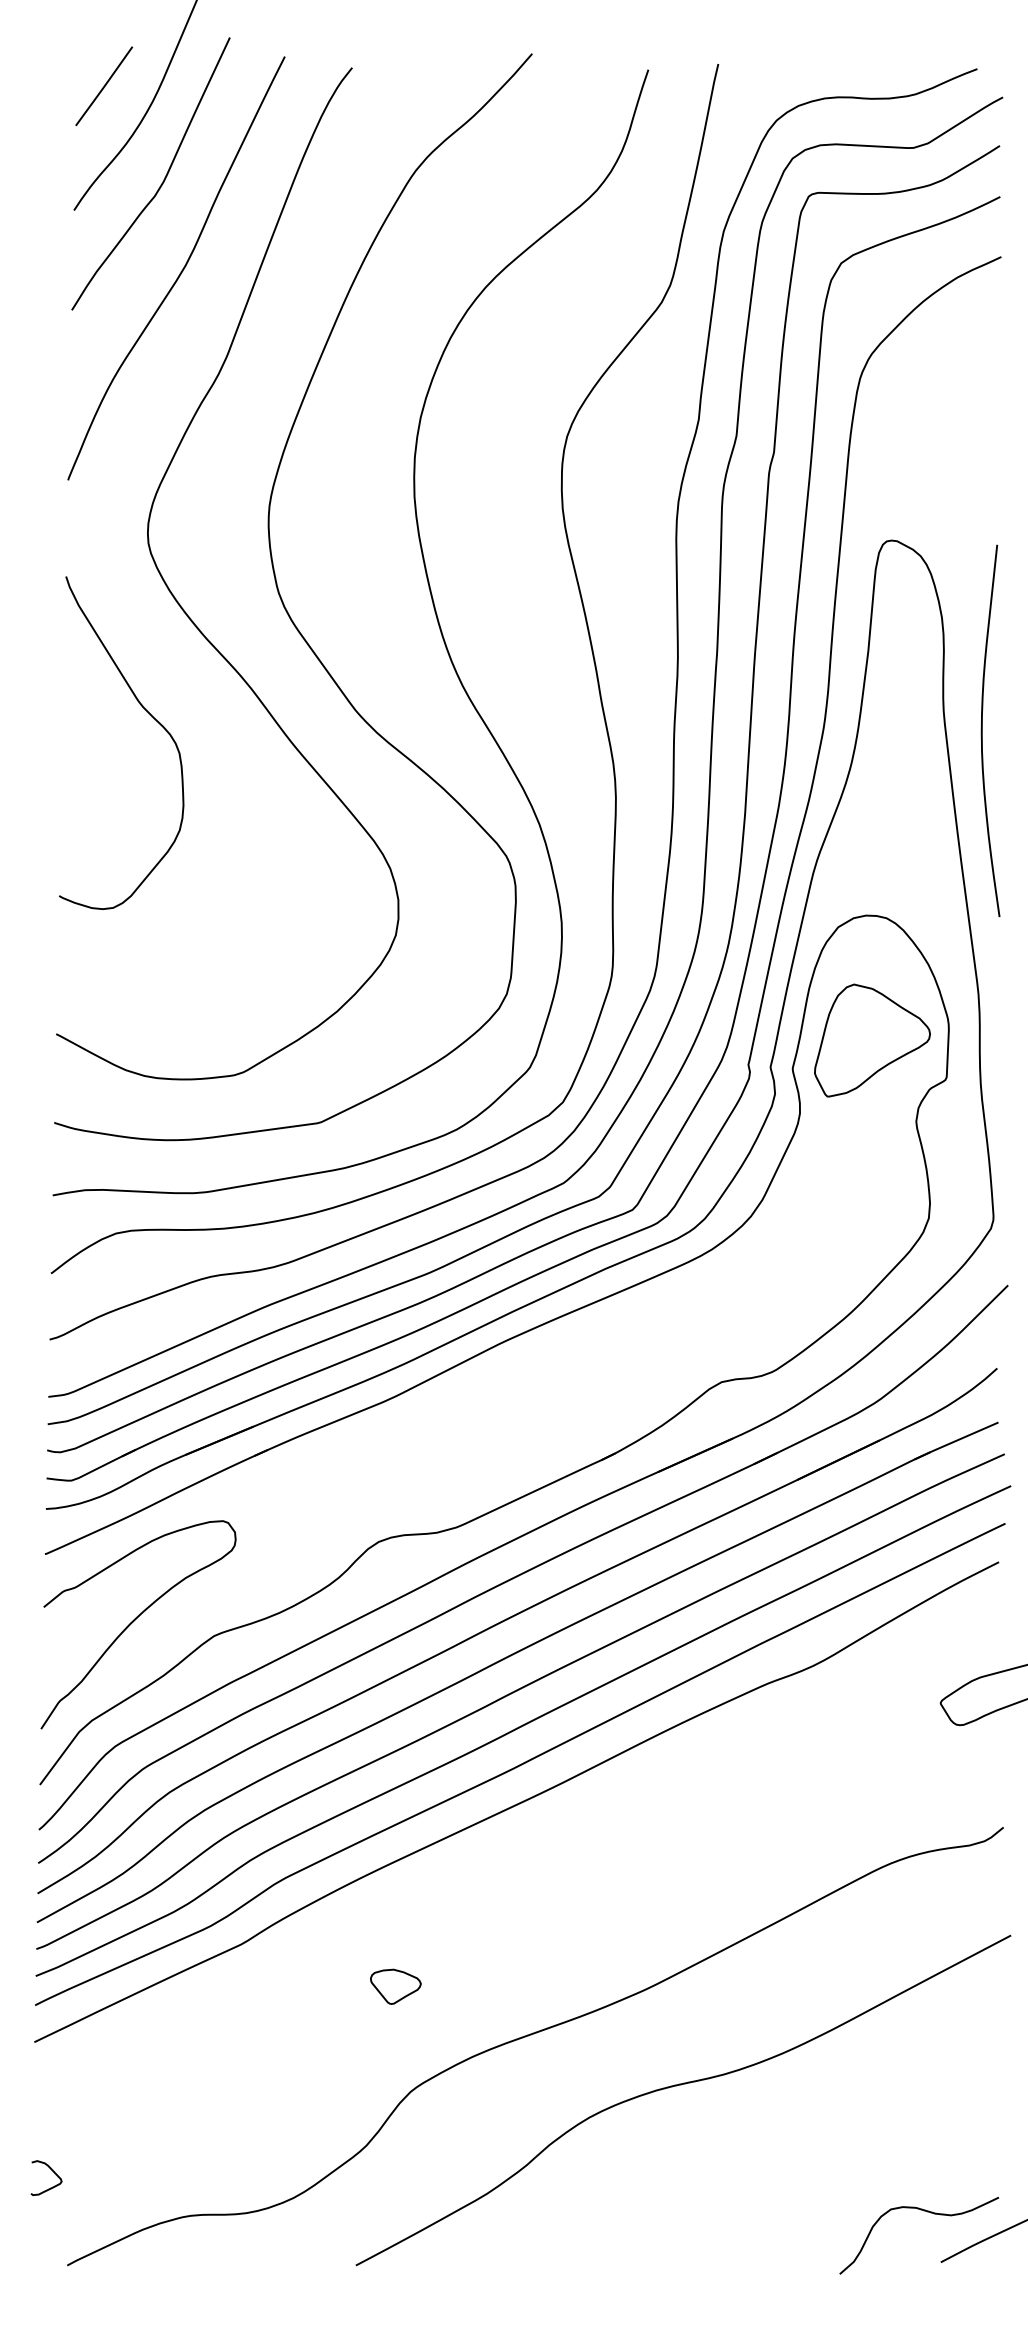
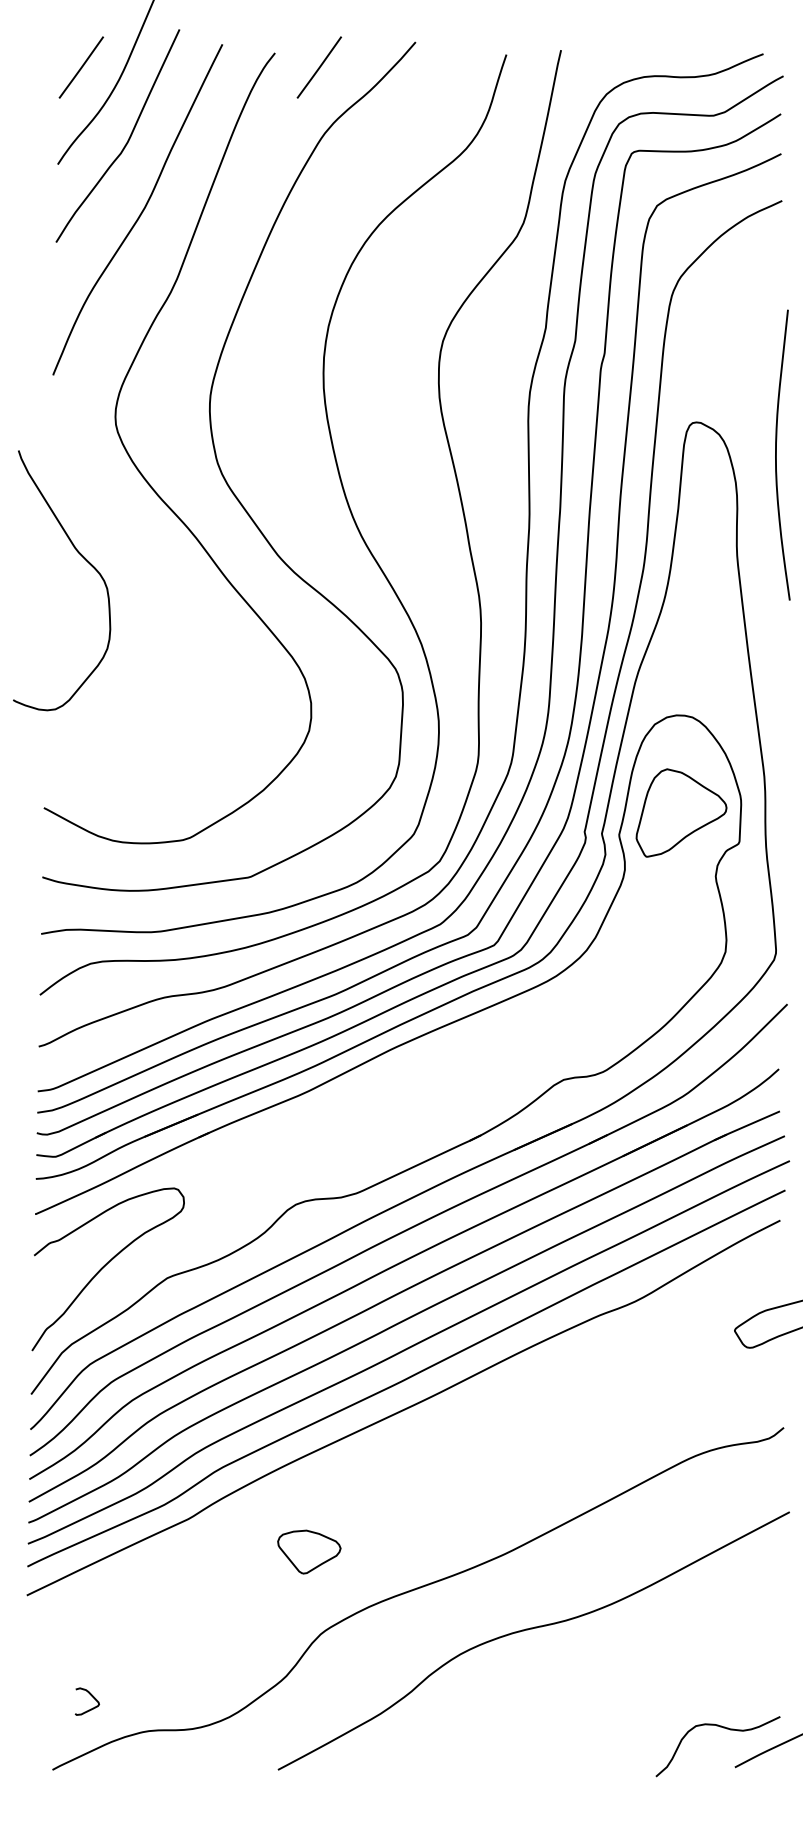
line: (407, 86) -> (318, 67), added
curve: (149, 714) -> (83, 558), moved
curve: (982, 730) -> (776, 454), moved
part: (394, 1987) -> (308, 1552), size x1.6
curve: (51, 2171) -> (91, 1696), moved

